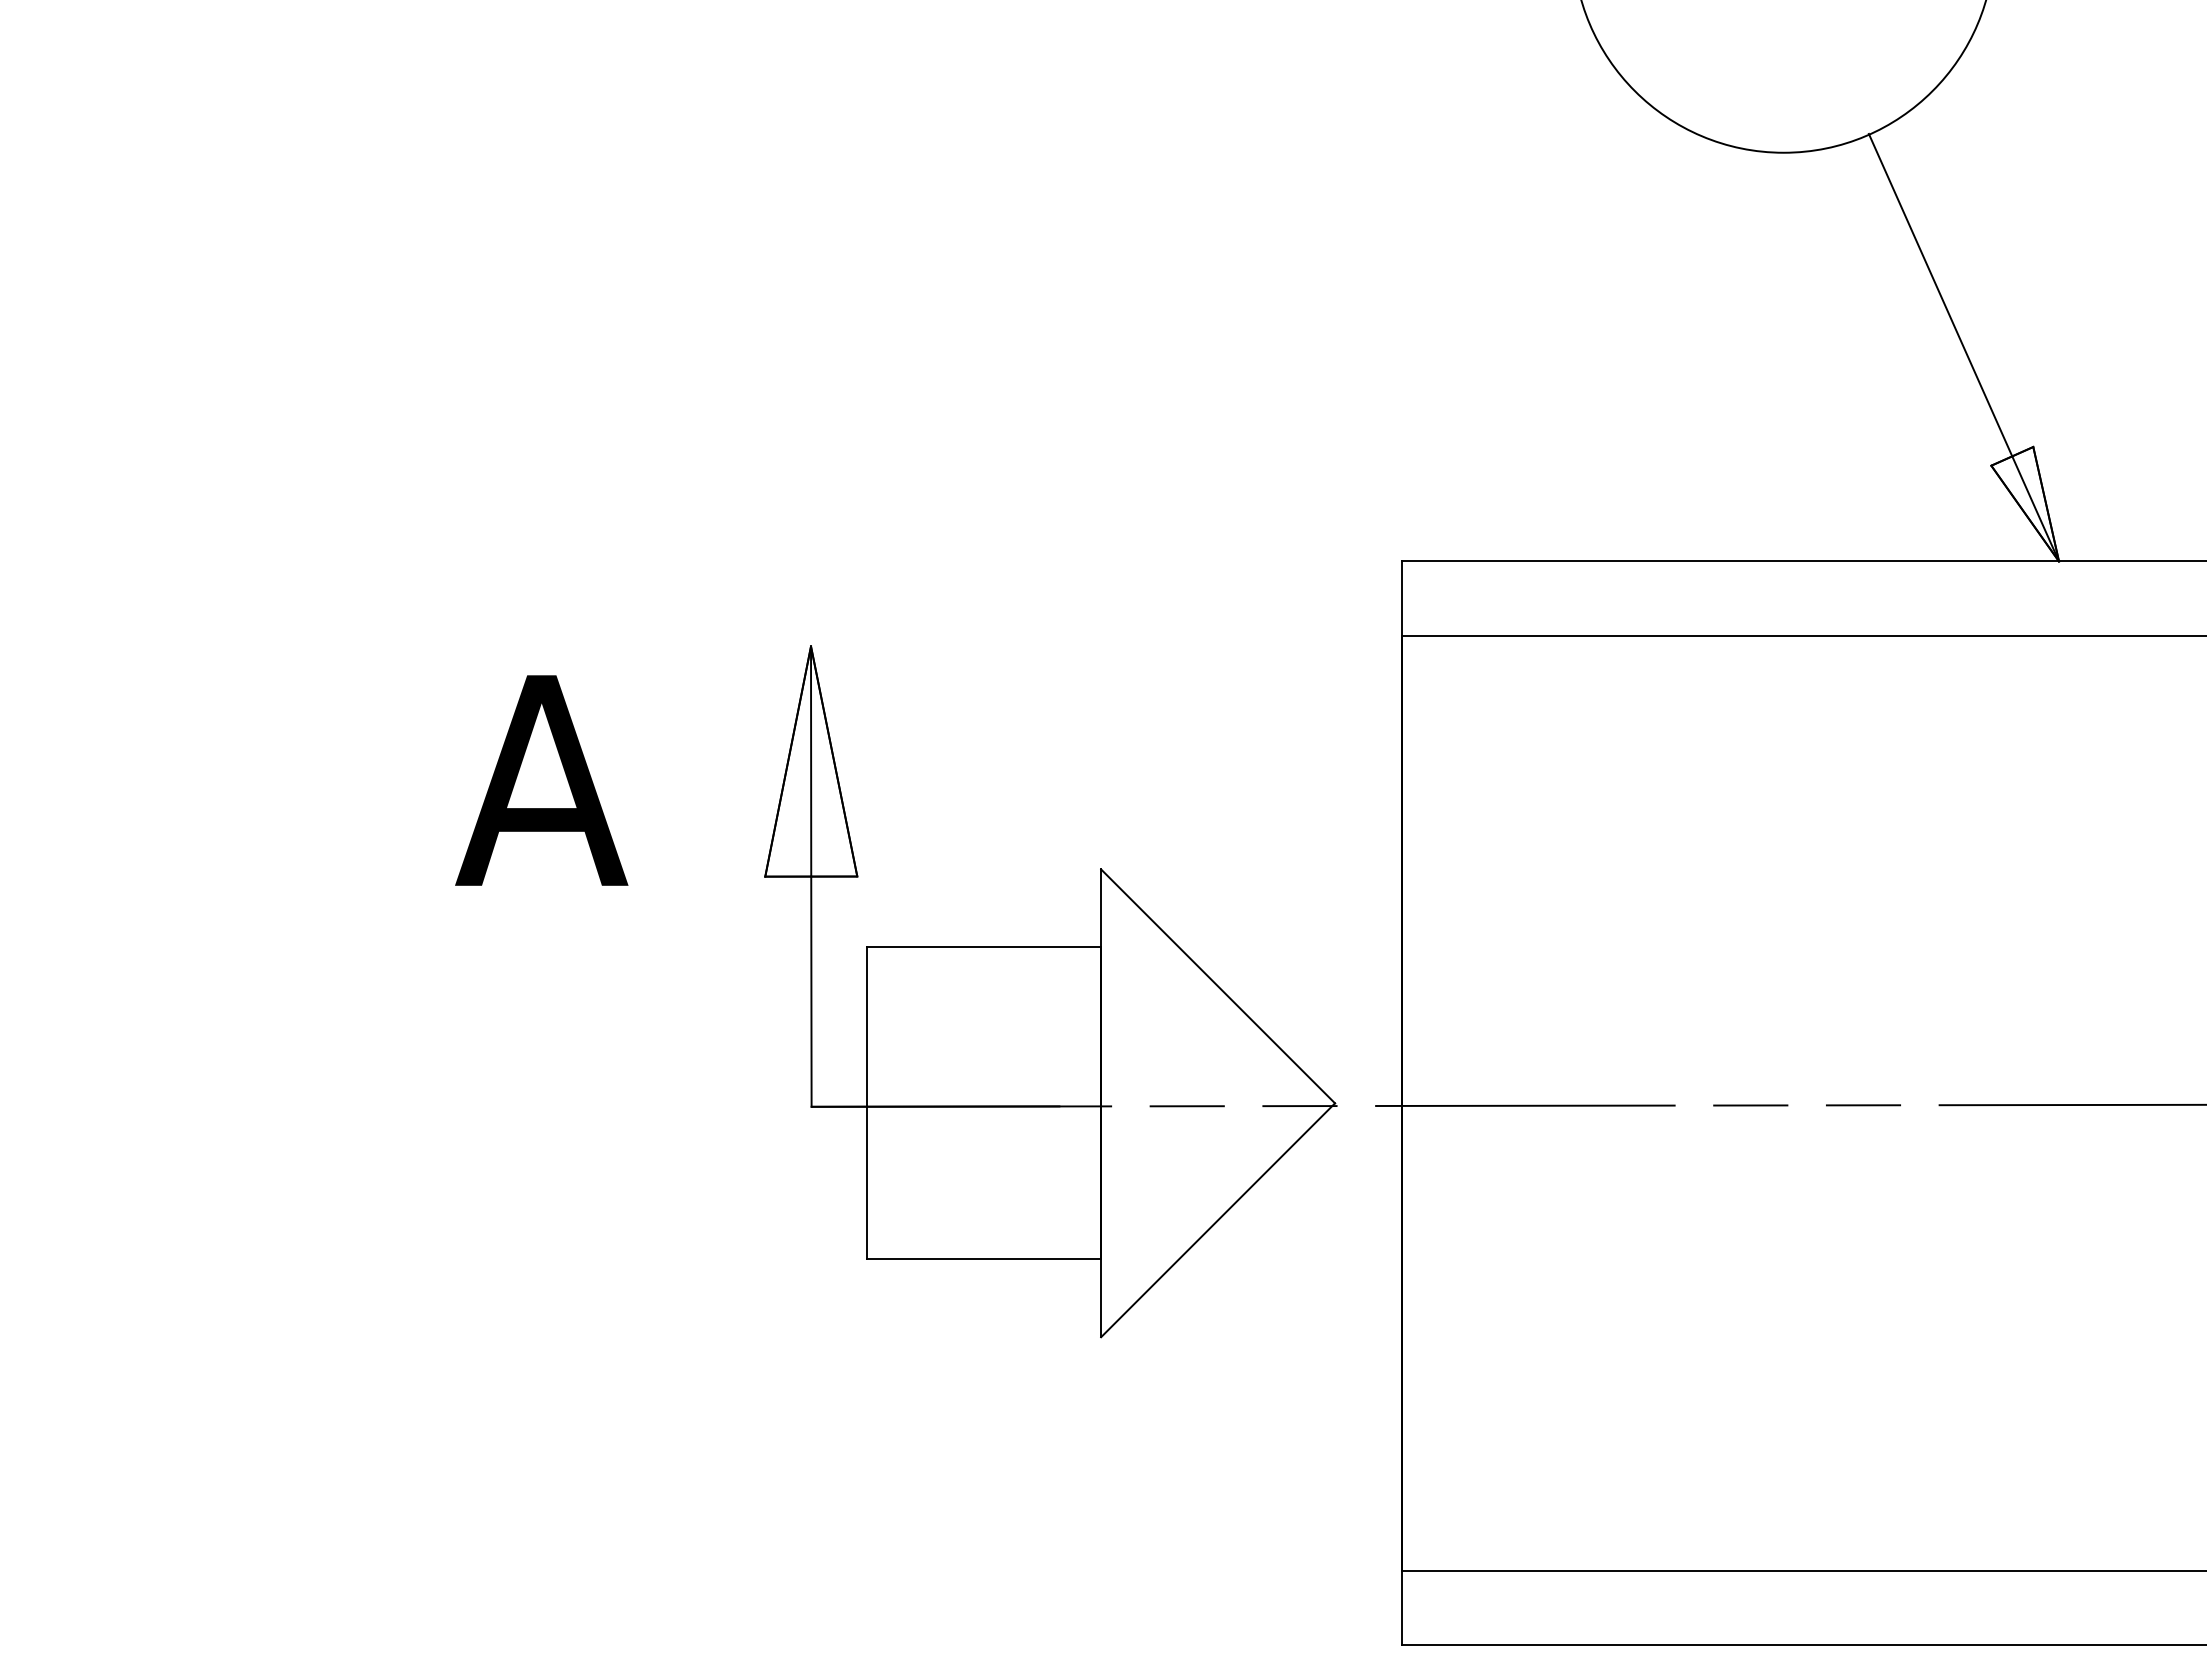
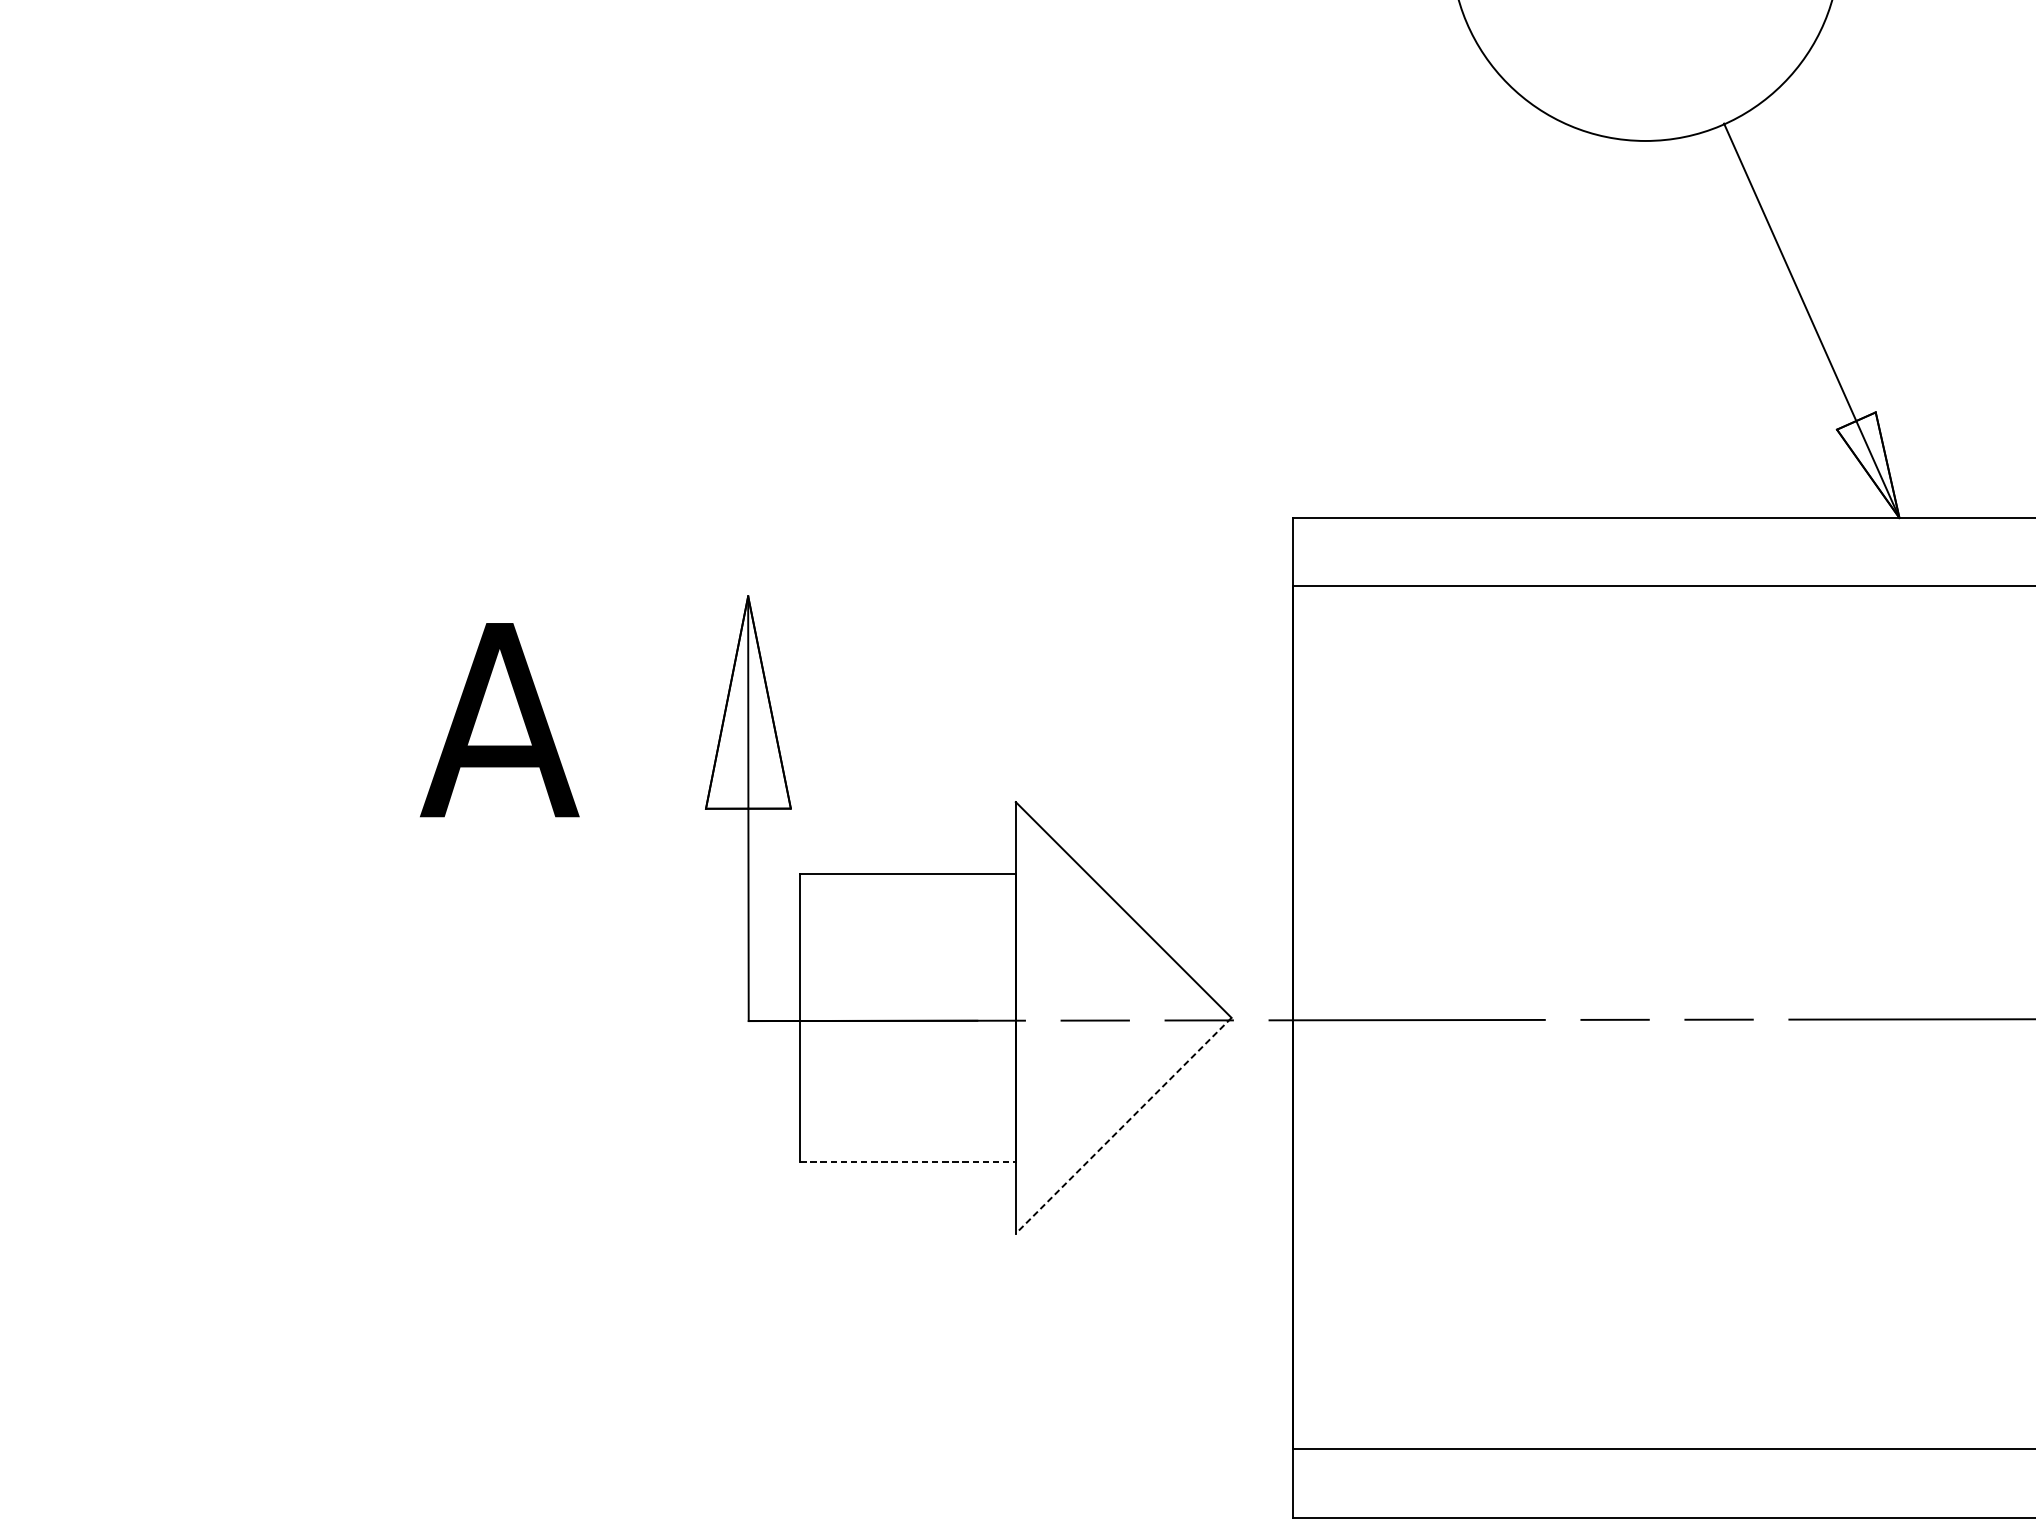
line: (1217, 1220) -> (1123, 1125), solid -> dashed
line: (984, 1259) -> (908, 1161), solid -> dashed

